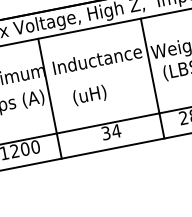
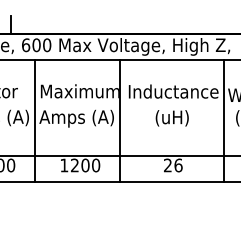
text: (89, 95) -> (171, 118), moved
text: (111, 132) -> (173, 165), 34 -> 26

